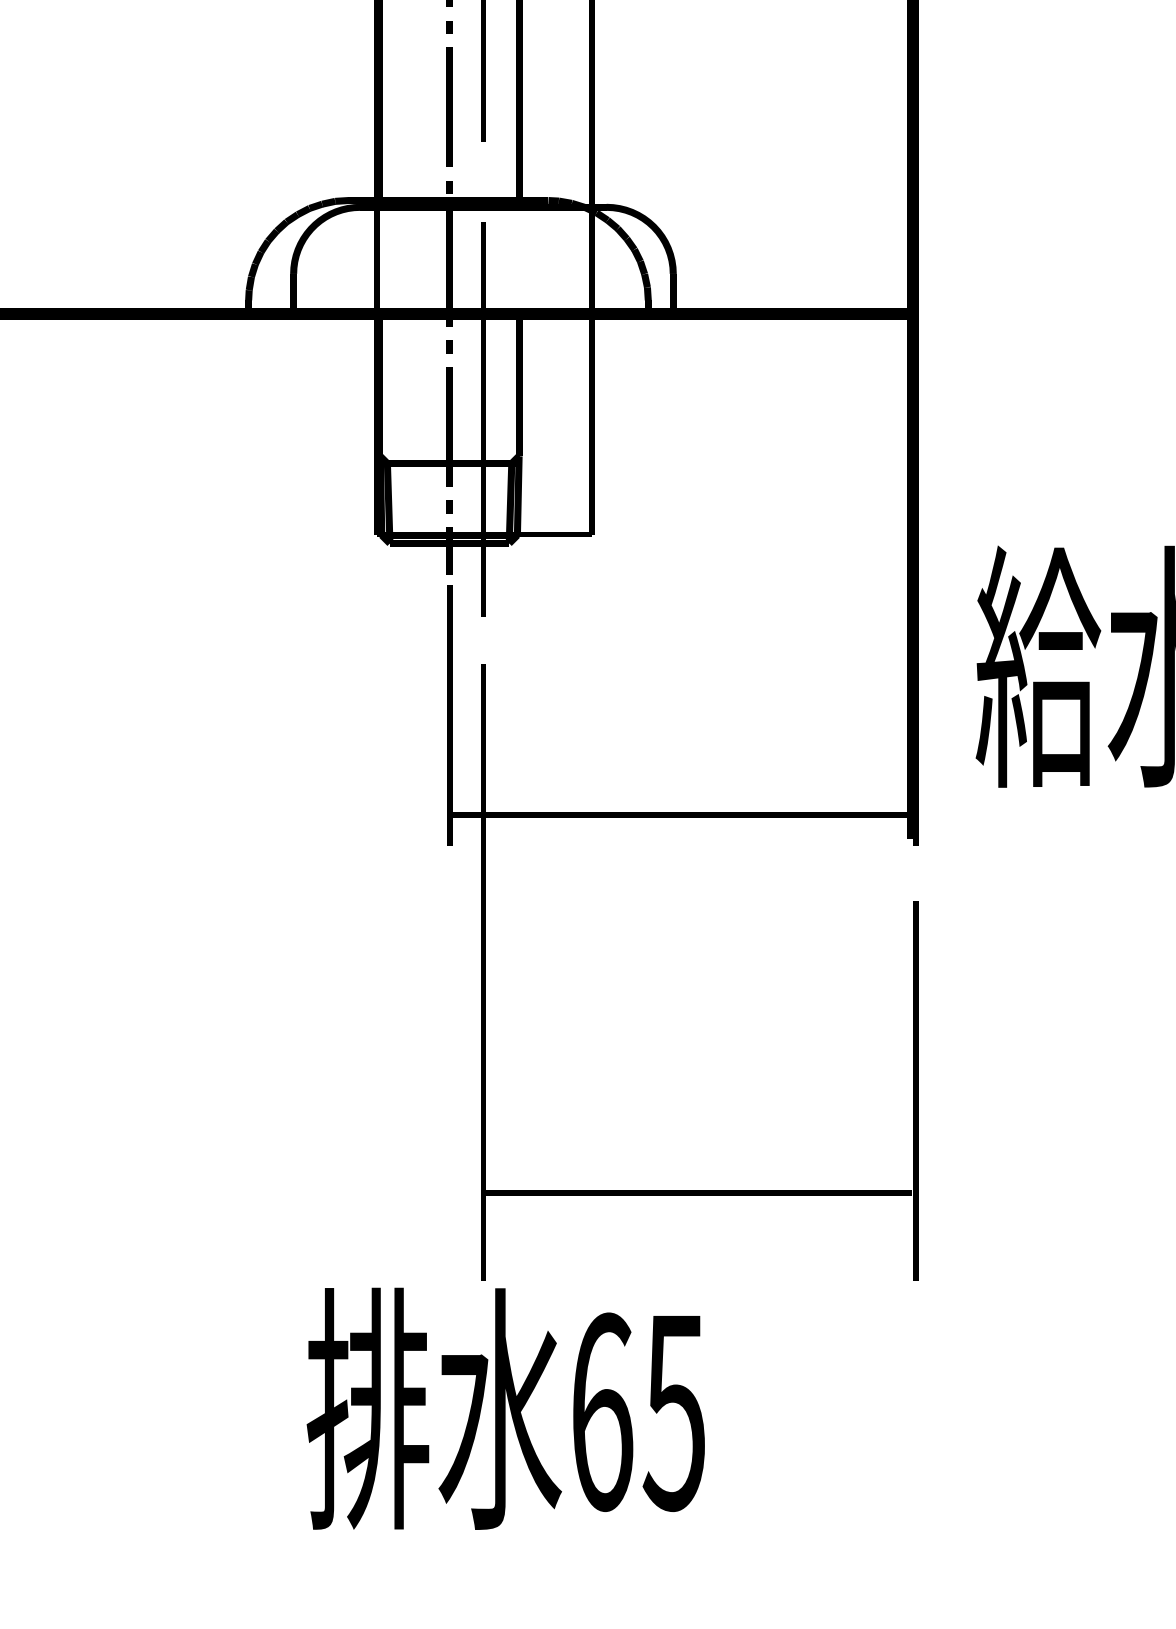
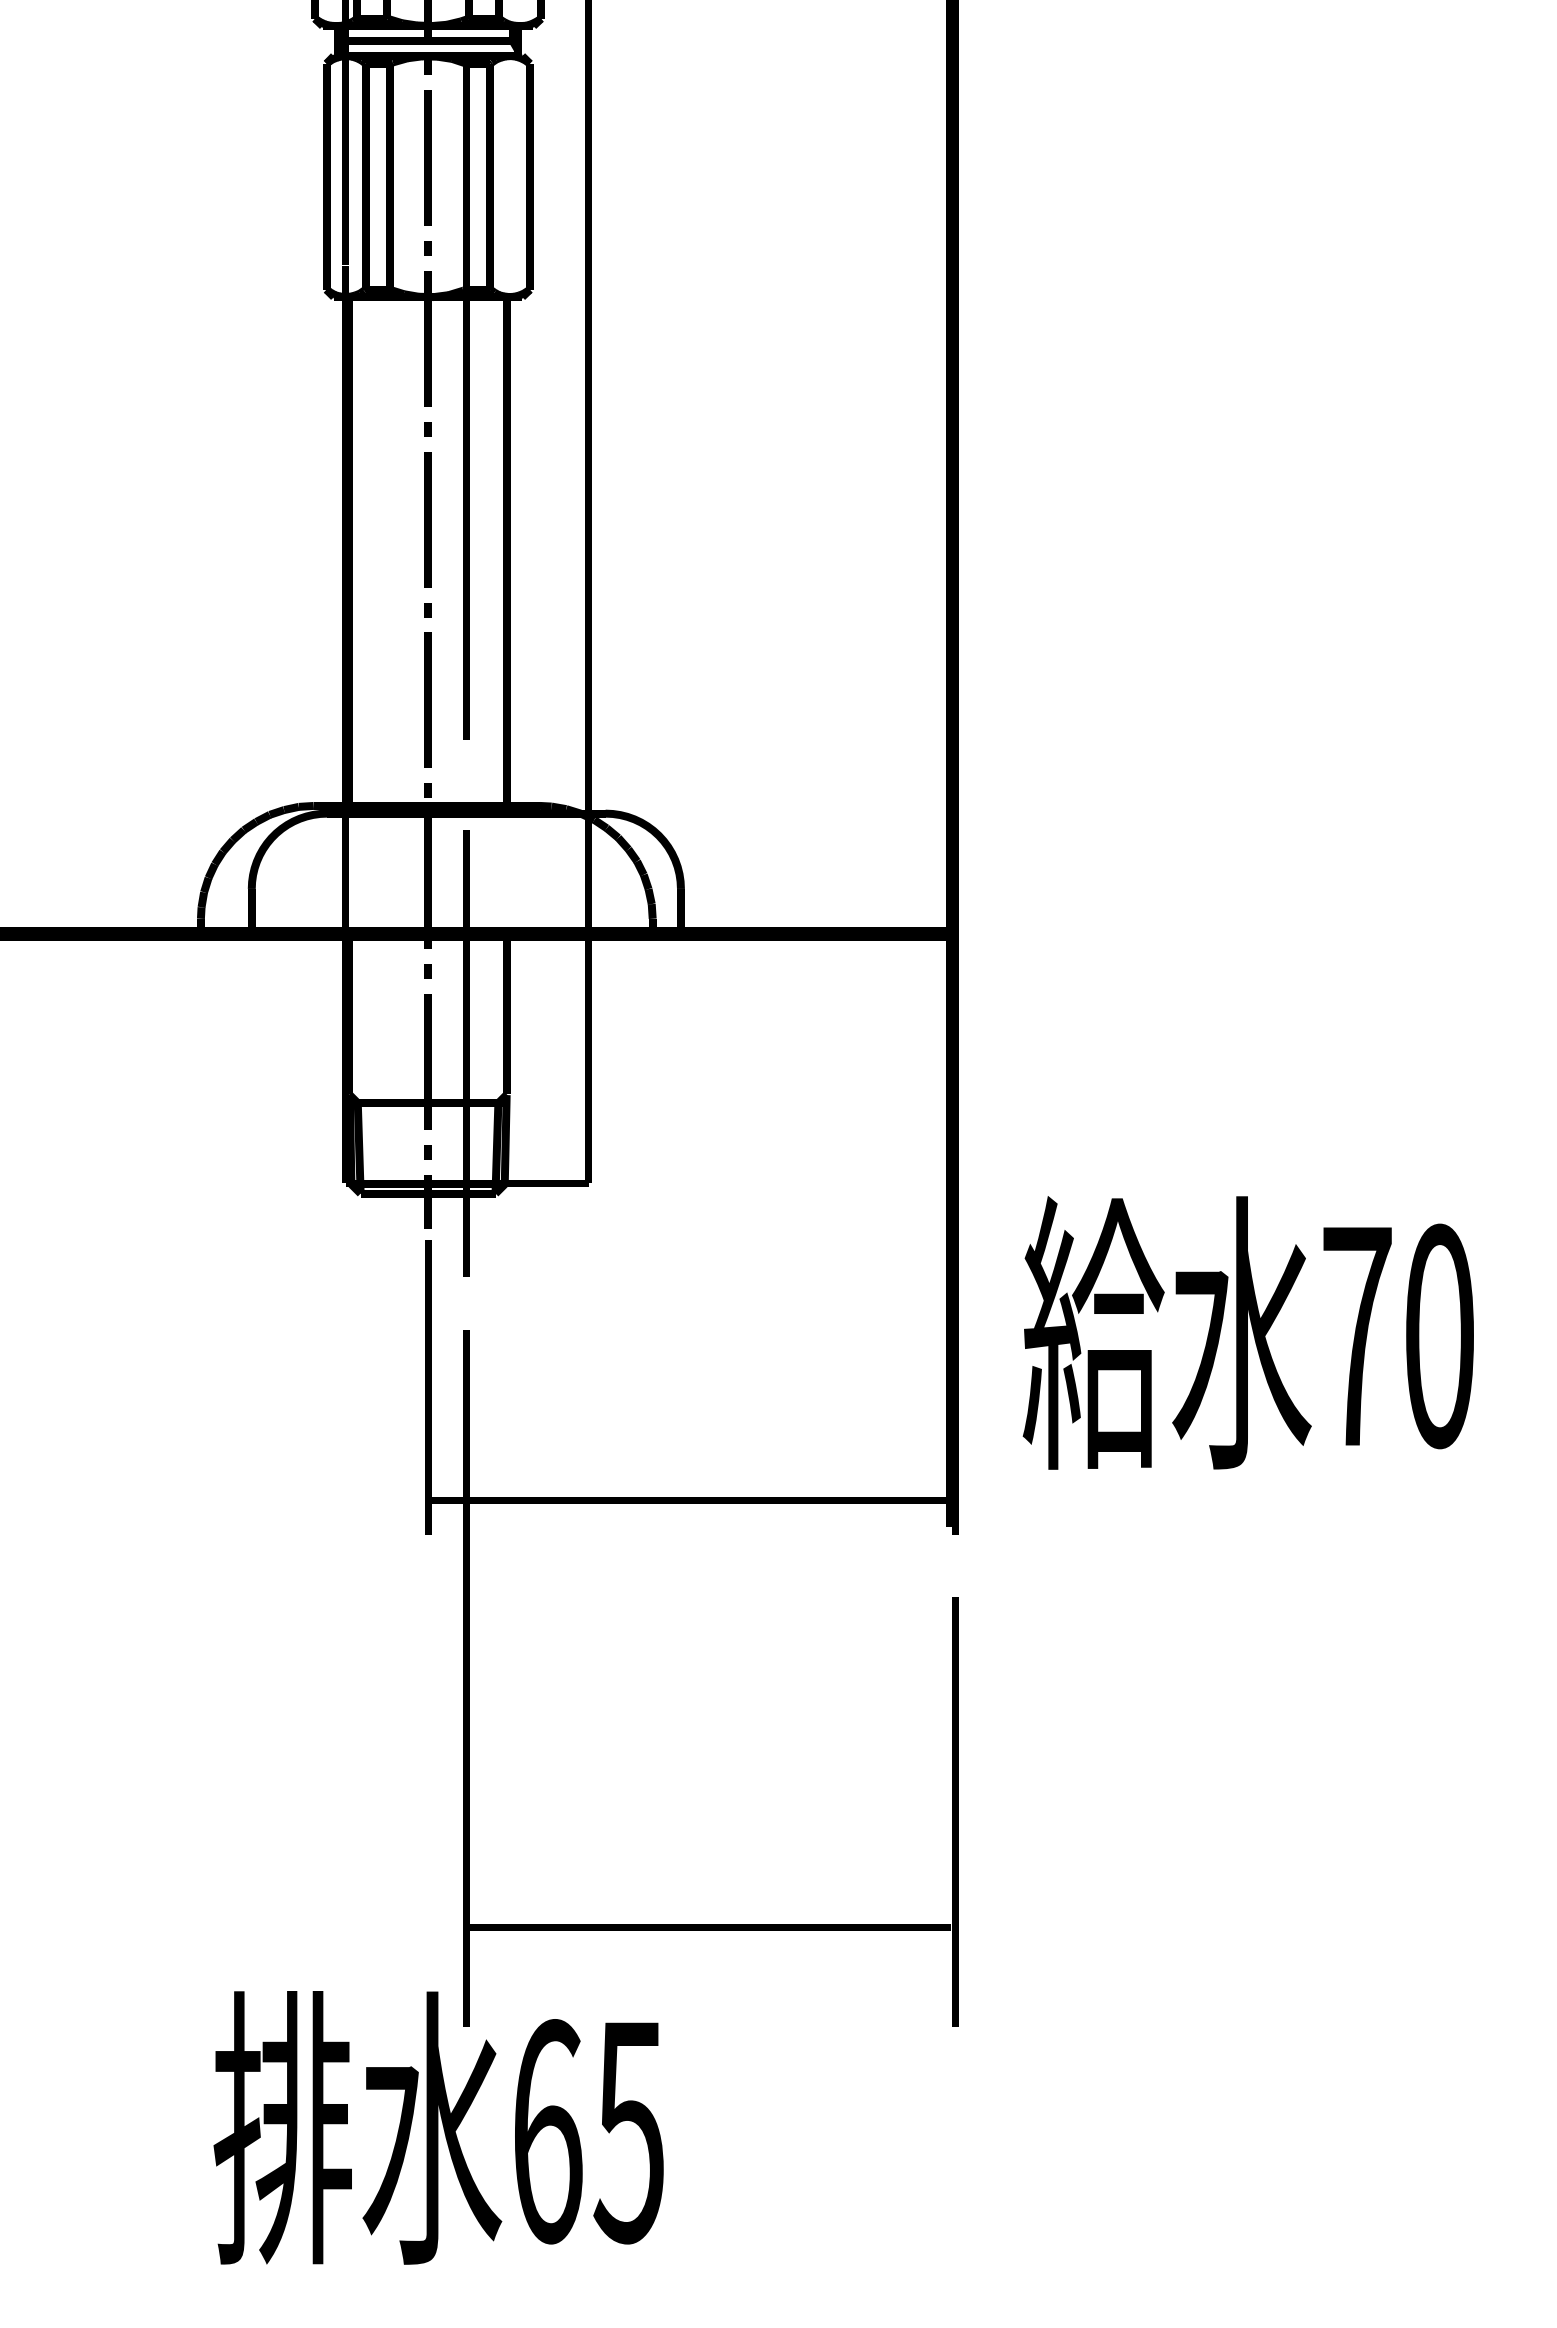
text: (505, 1408) -> (438, 2127), moved

